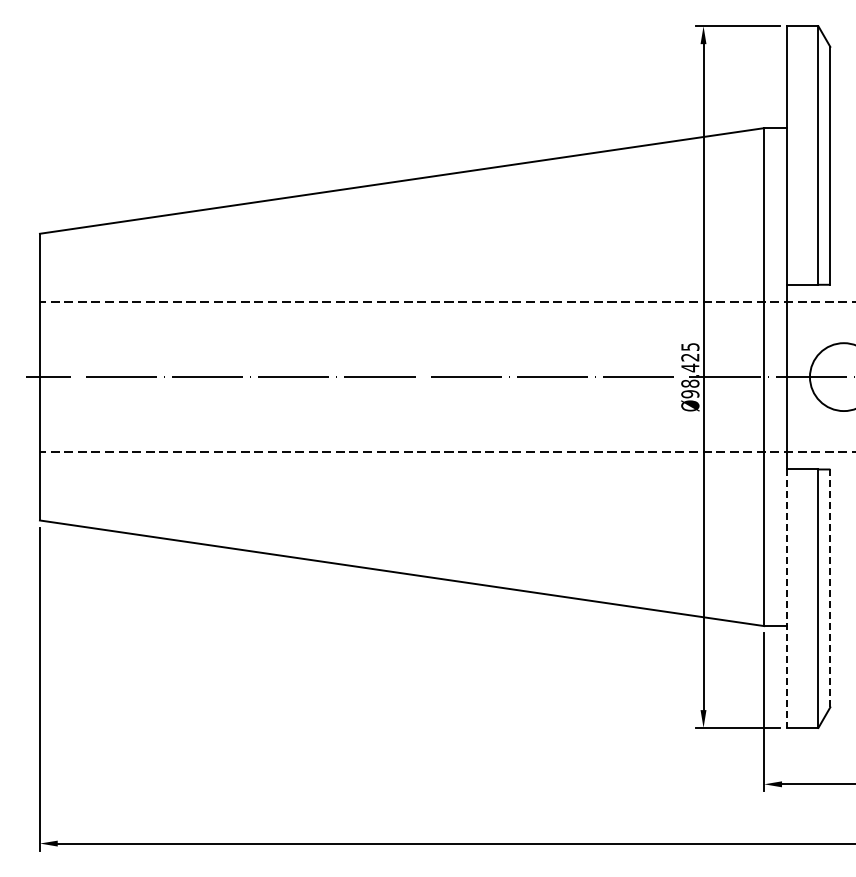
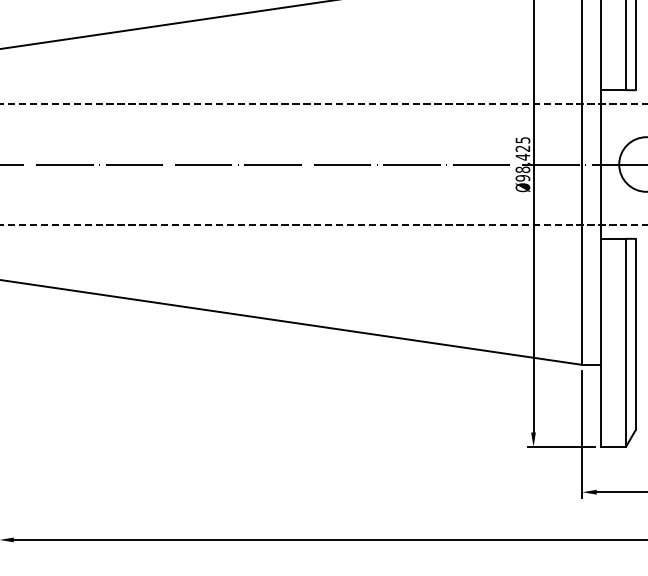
line: (830, 588) -> (635, 334), dashed -> solid
line: (786, 599) -> (600, 343), dashed -> solid

